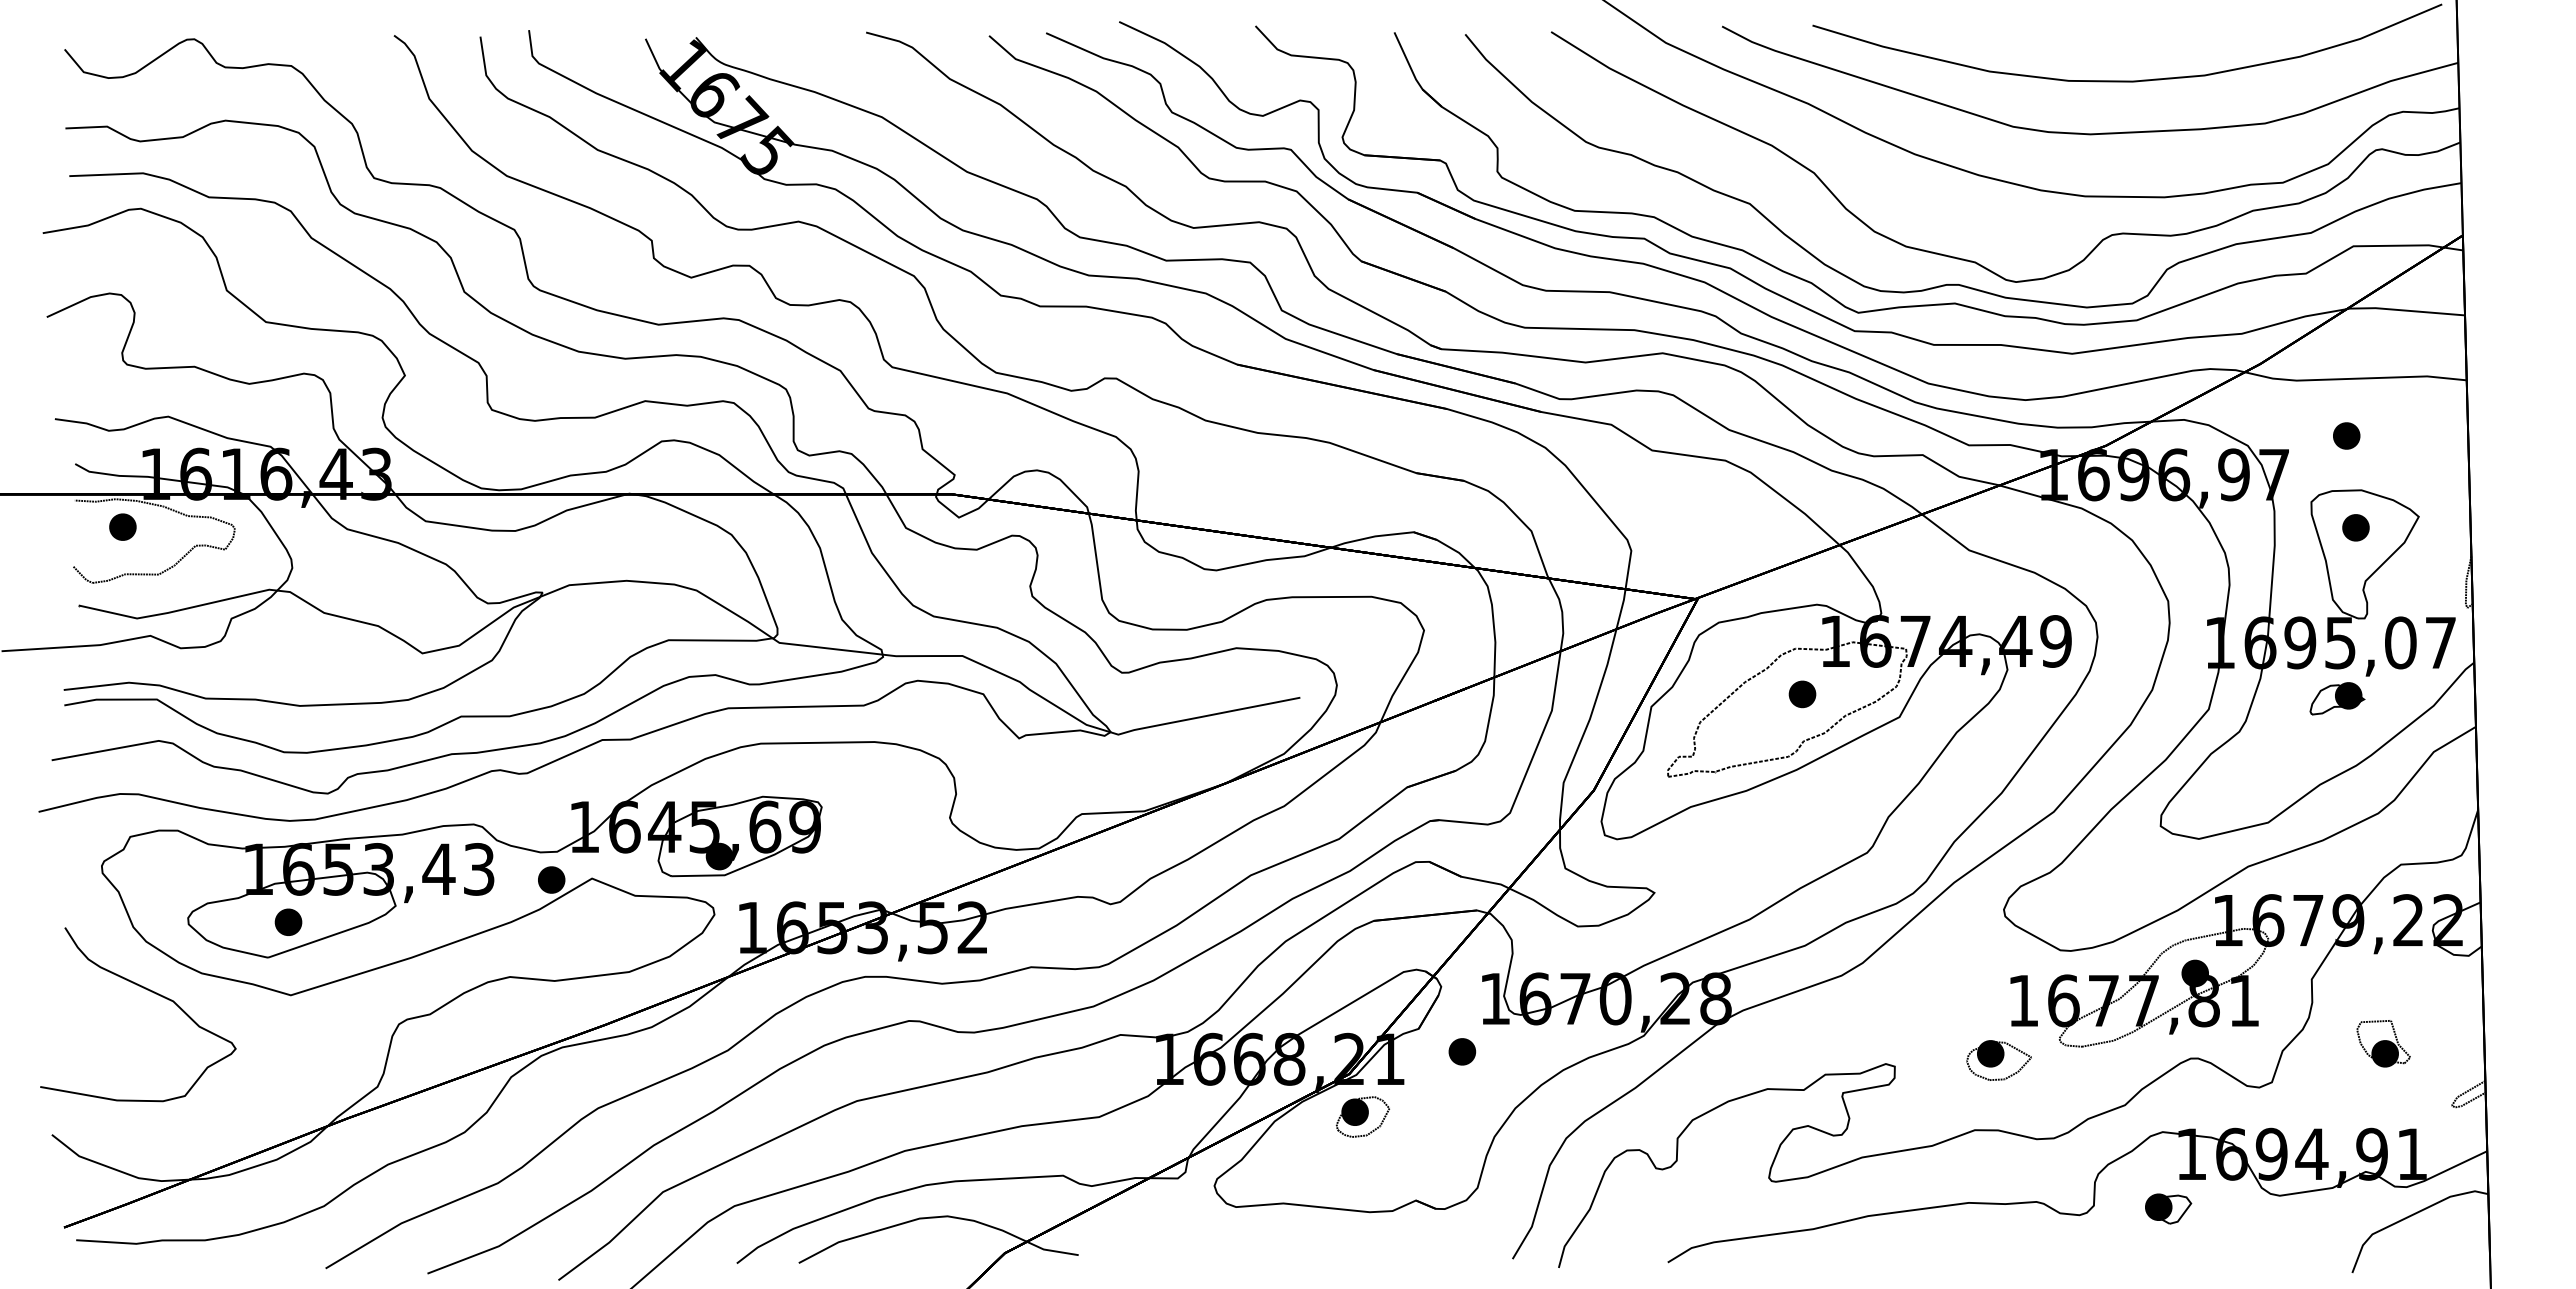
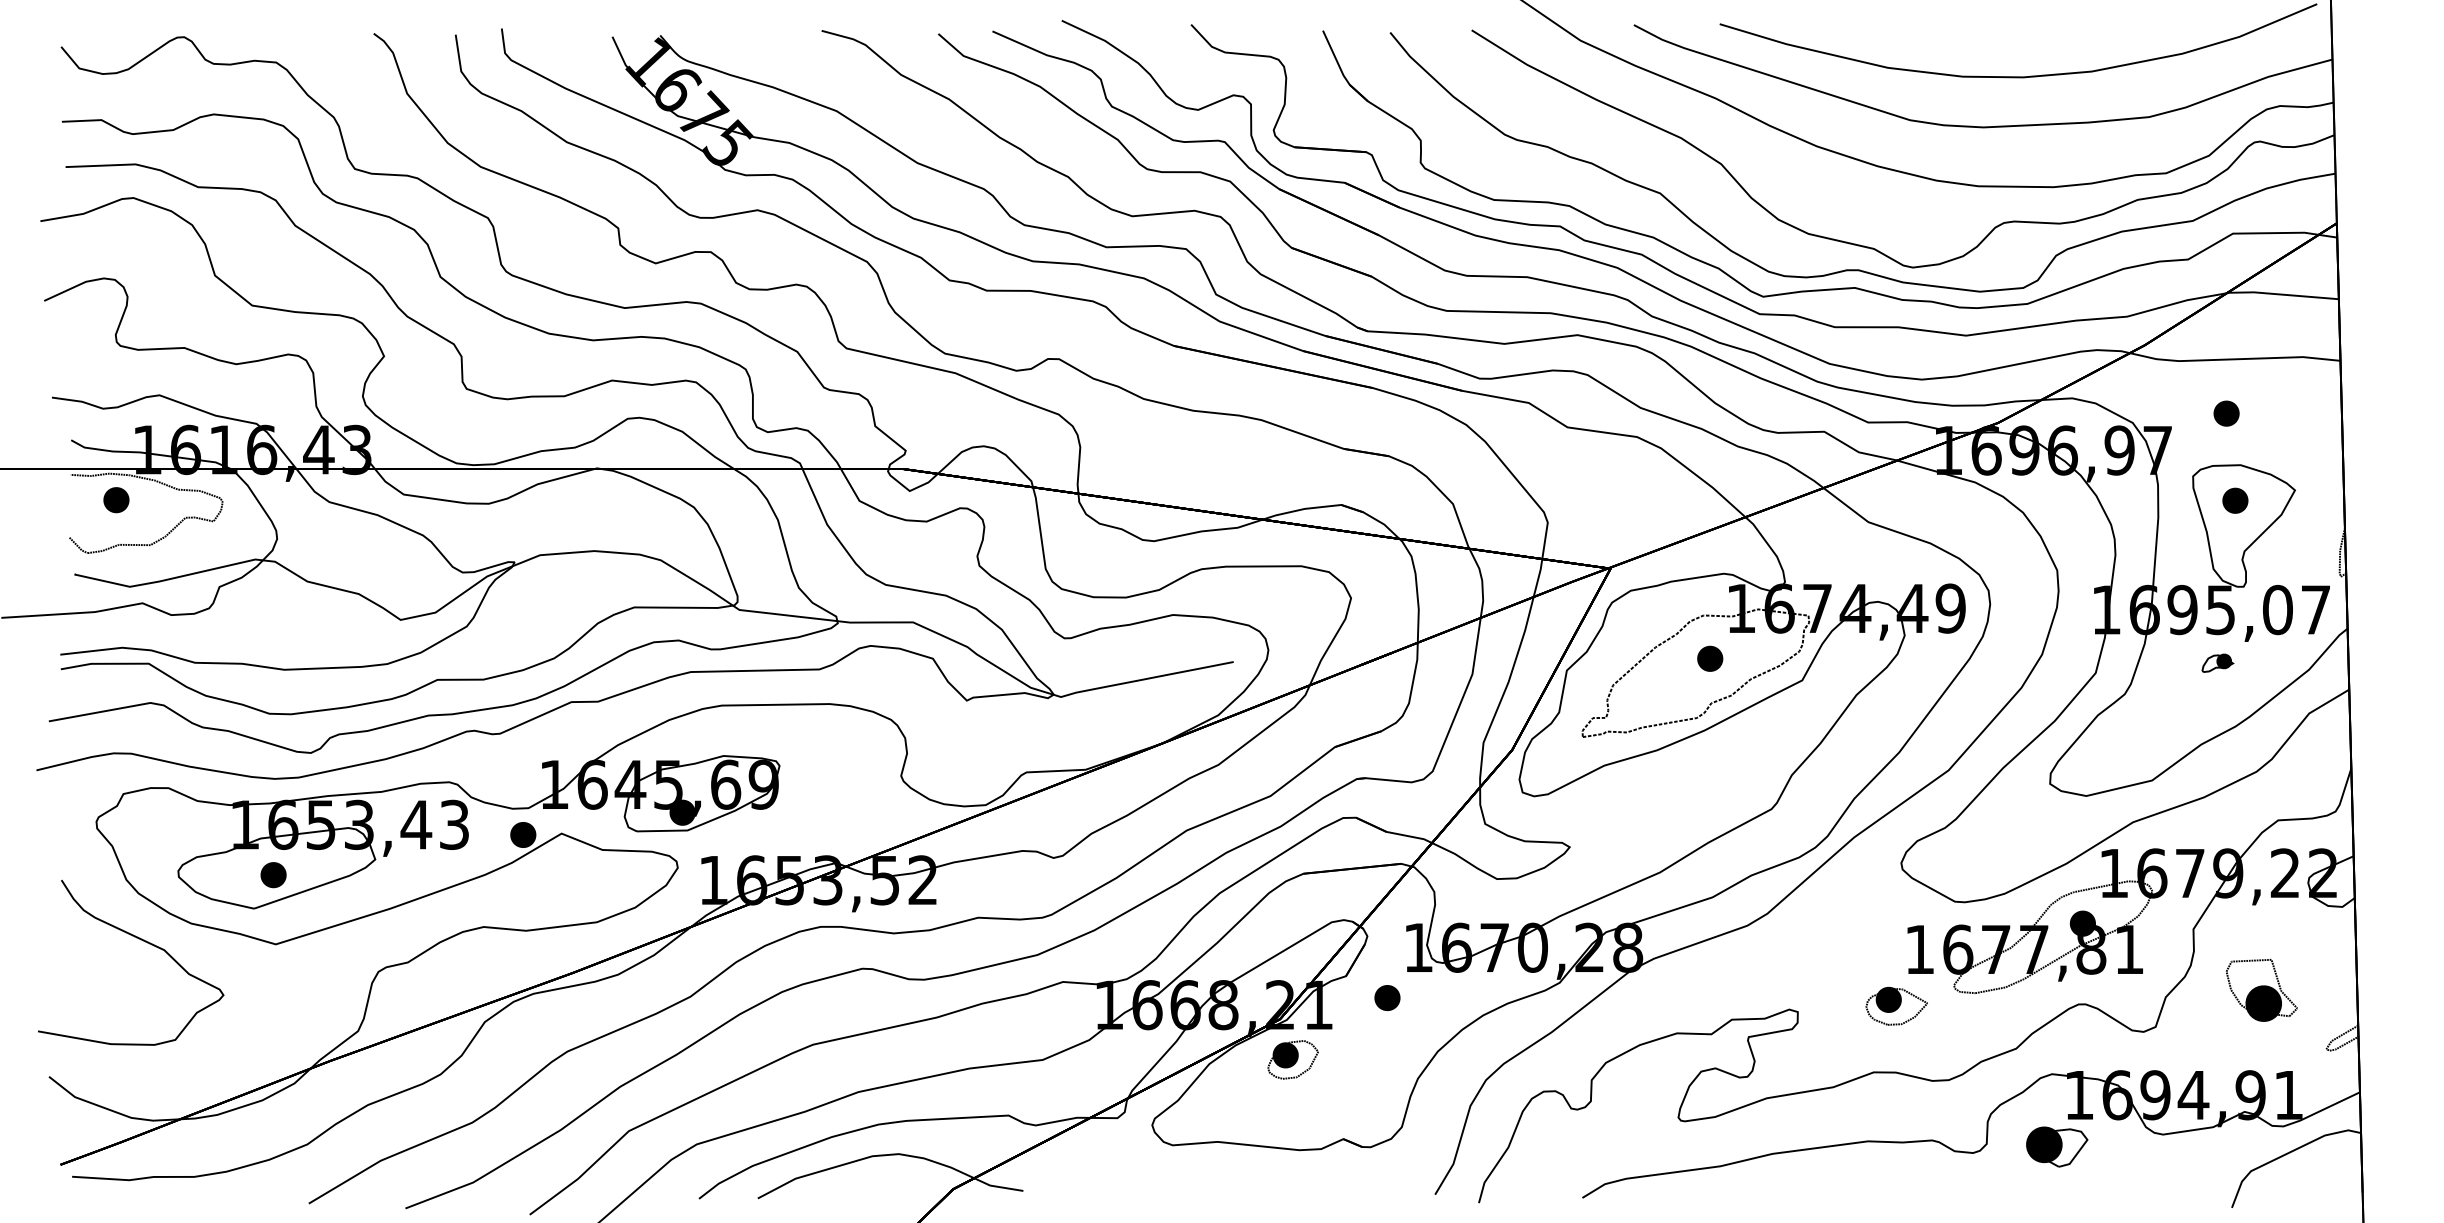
part: (2337, 698) -> (2217, 662), size x0.6
part: (2383, 1043) -> (2261, 990), size x1.4
part: (2168, 1208) -> (2057, 1146), size x1.4

